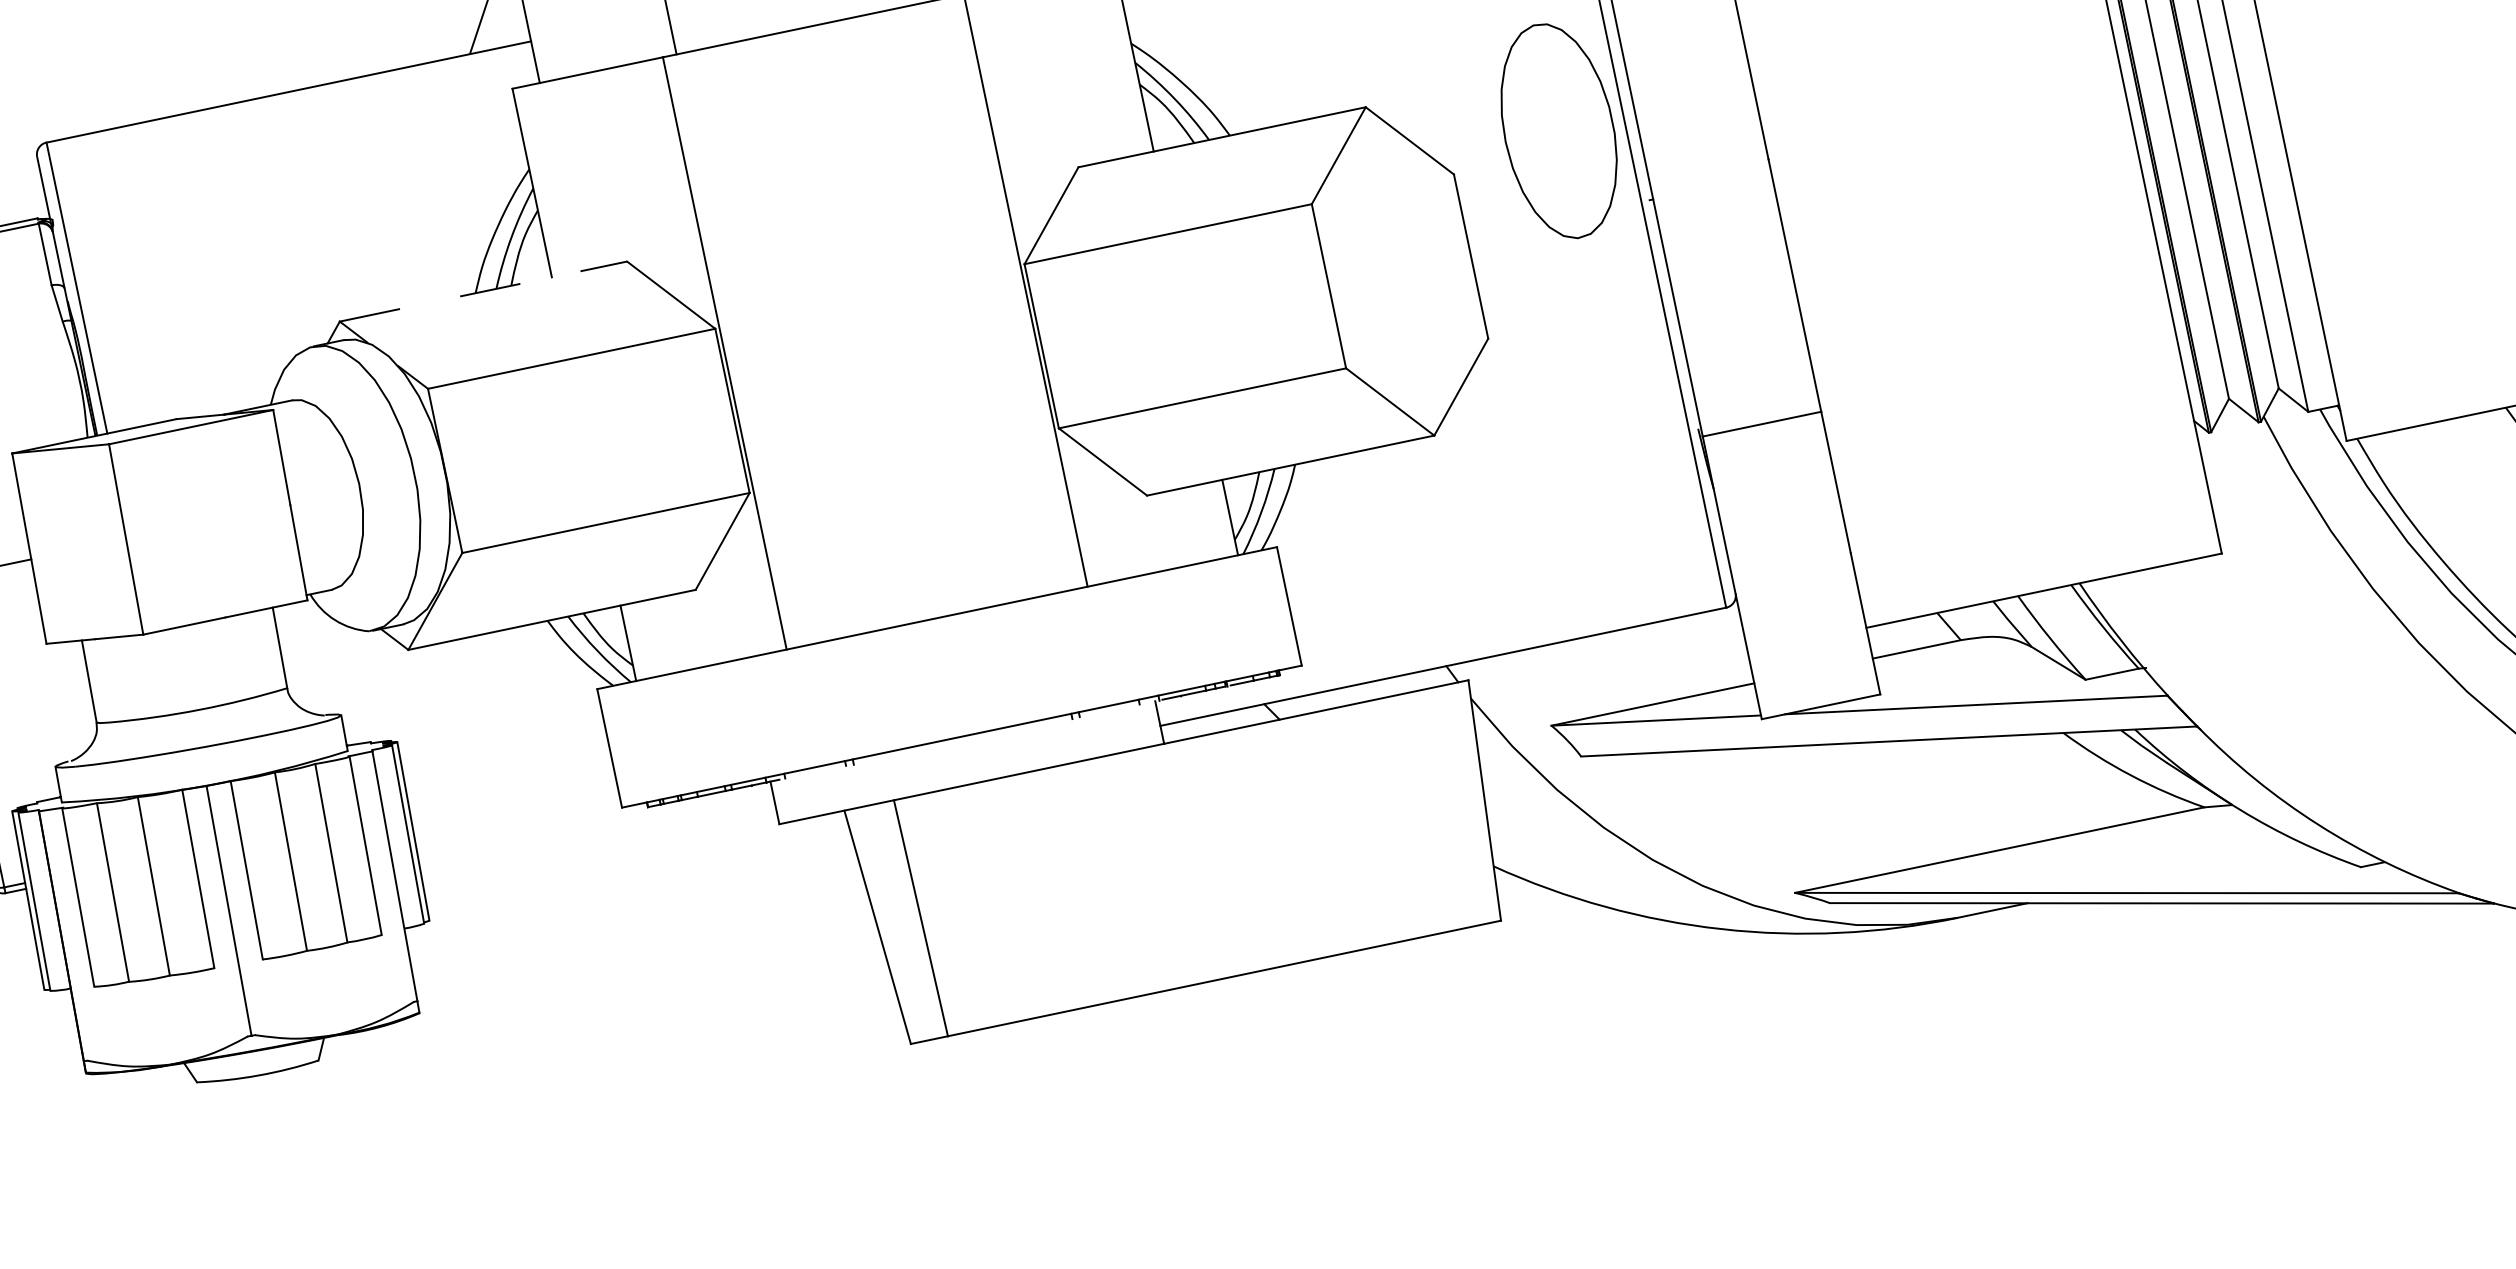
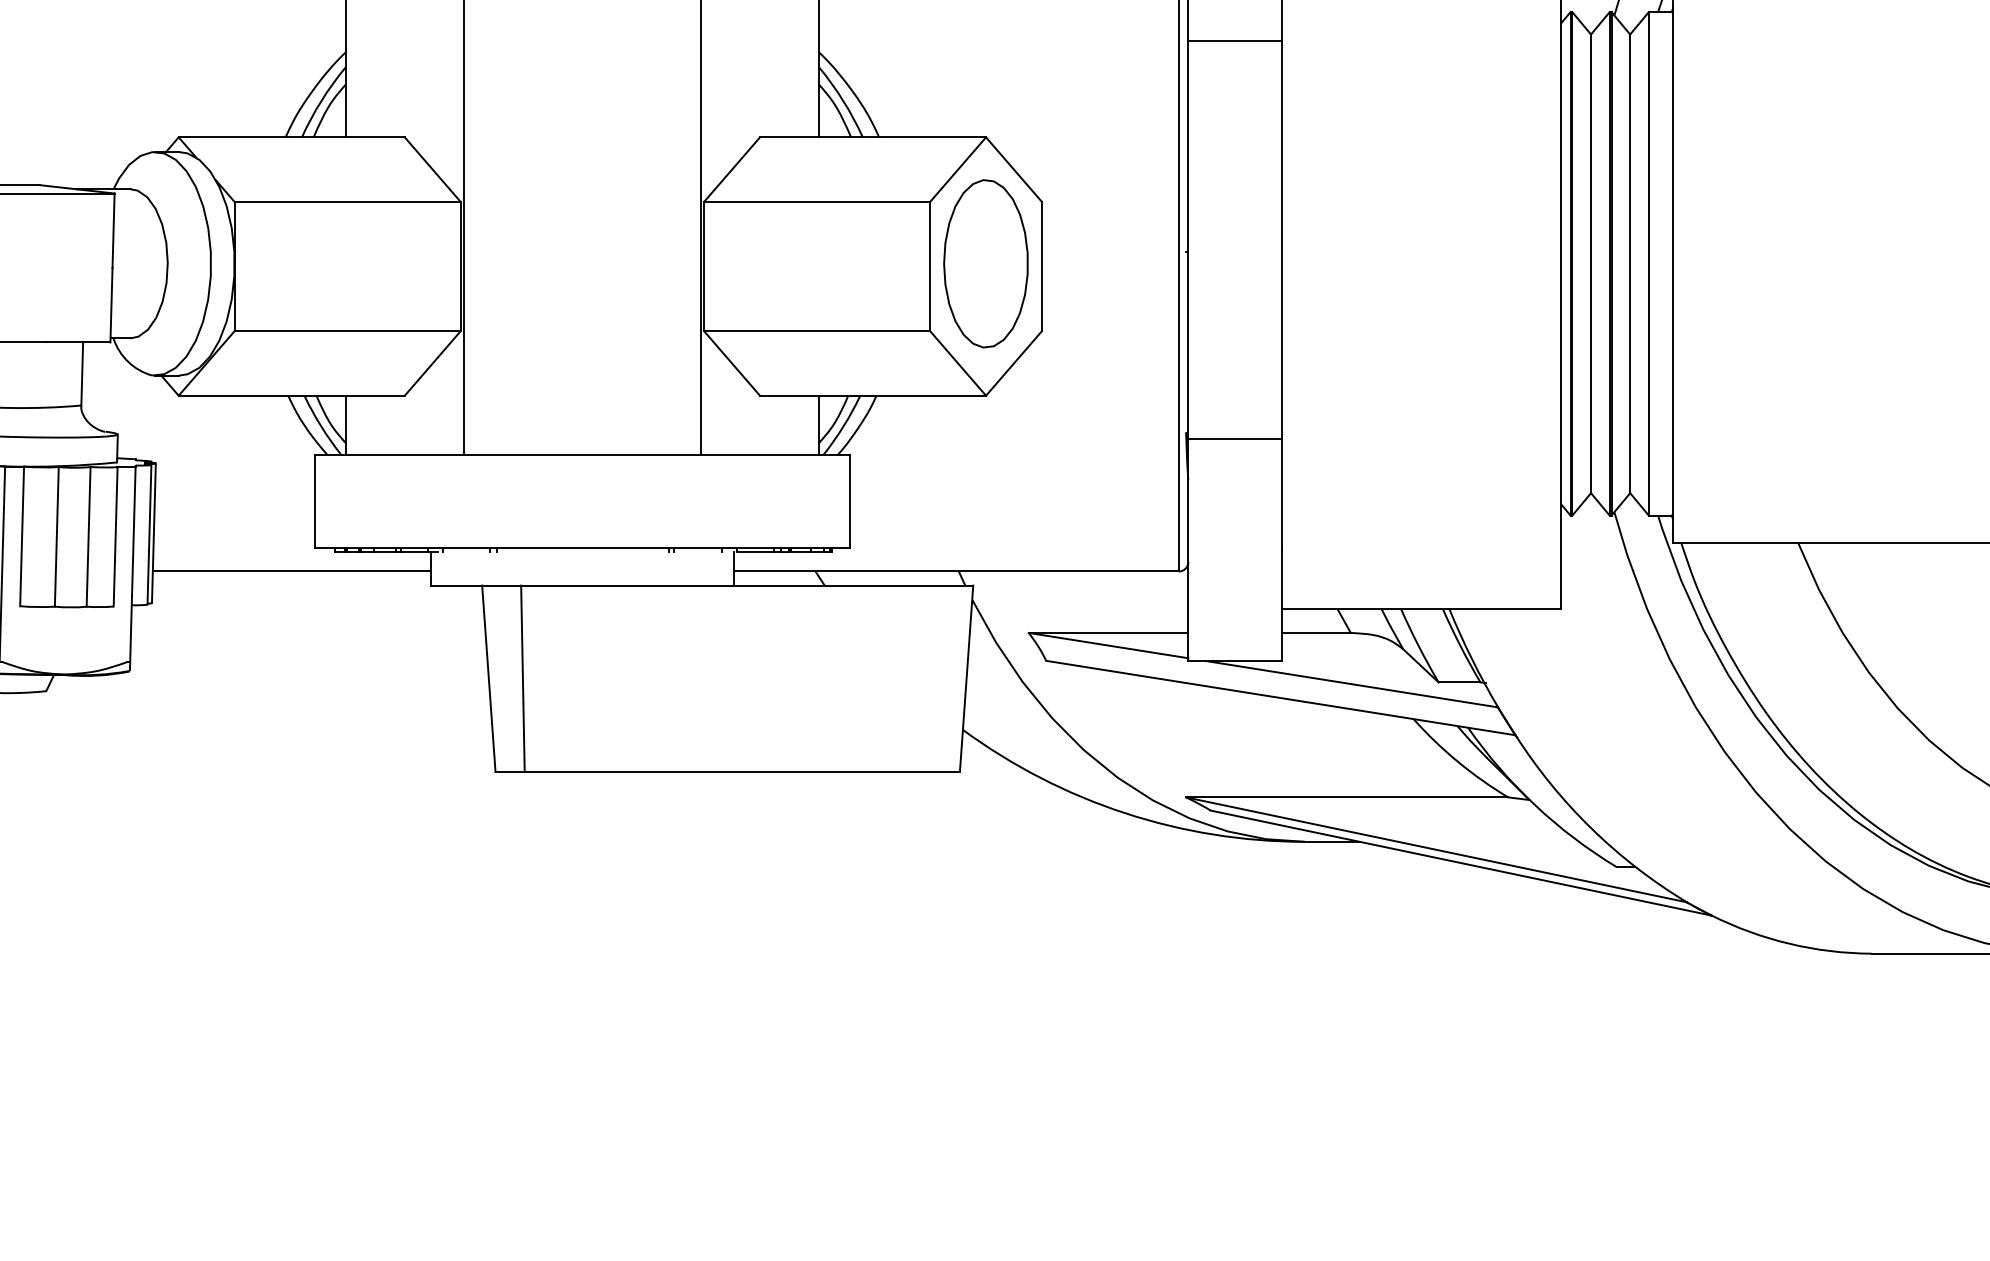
part: (1558, 130) -> (985, 263), moved
line: (484, 291) -> (292, 137), dashed -> solid
line: (598, 843) -> (291, 571), added

